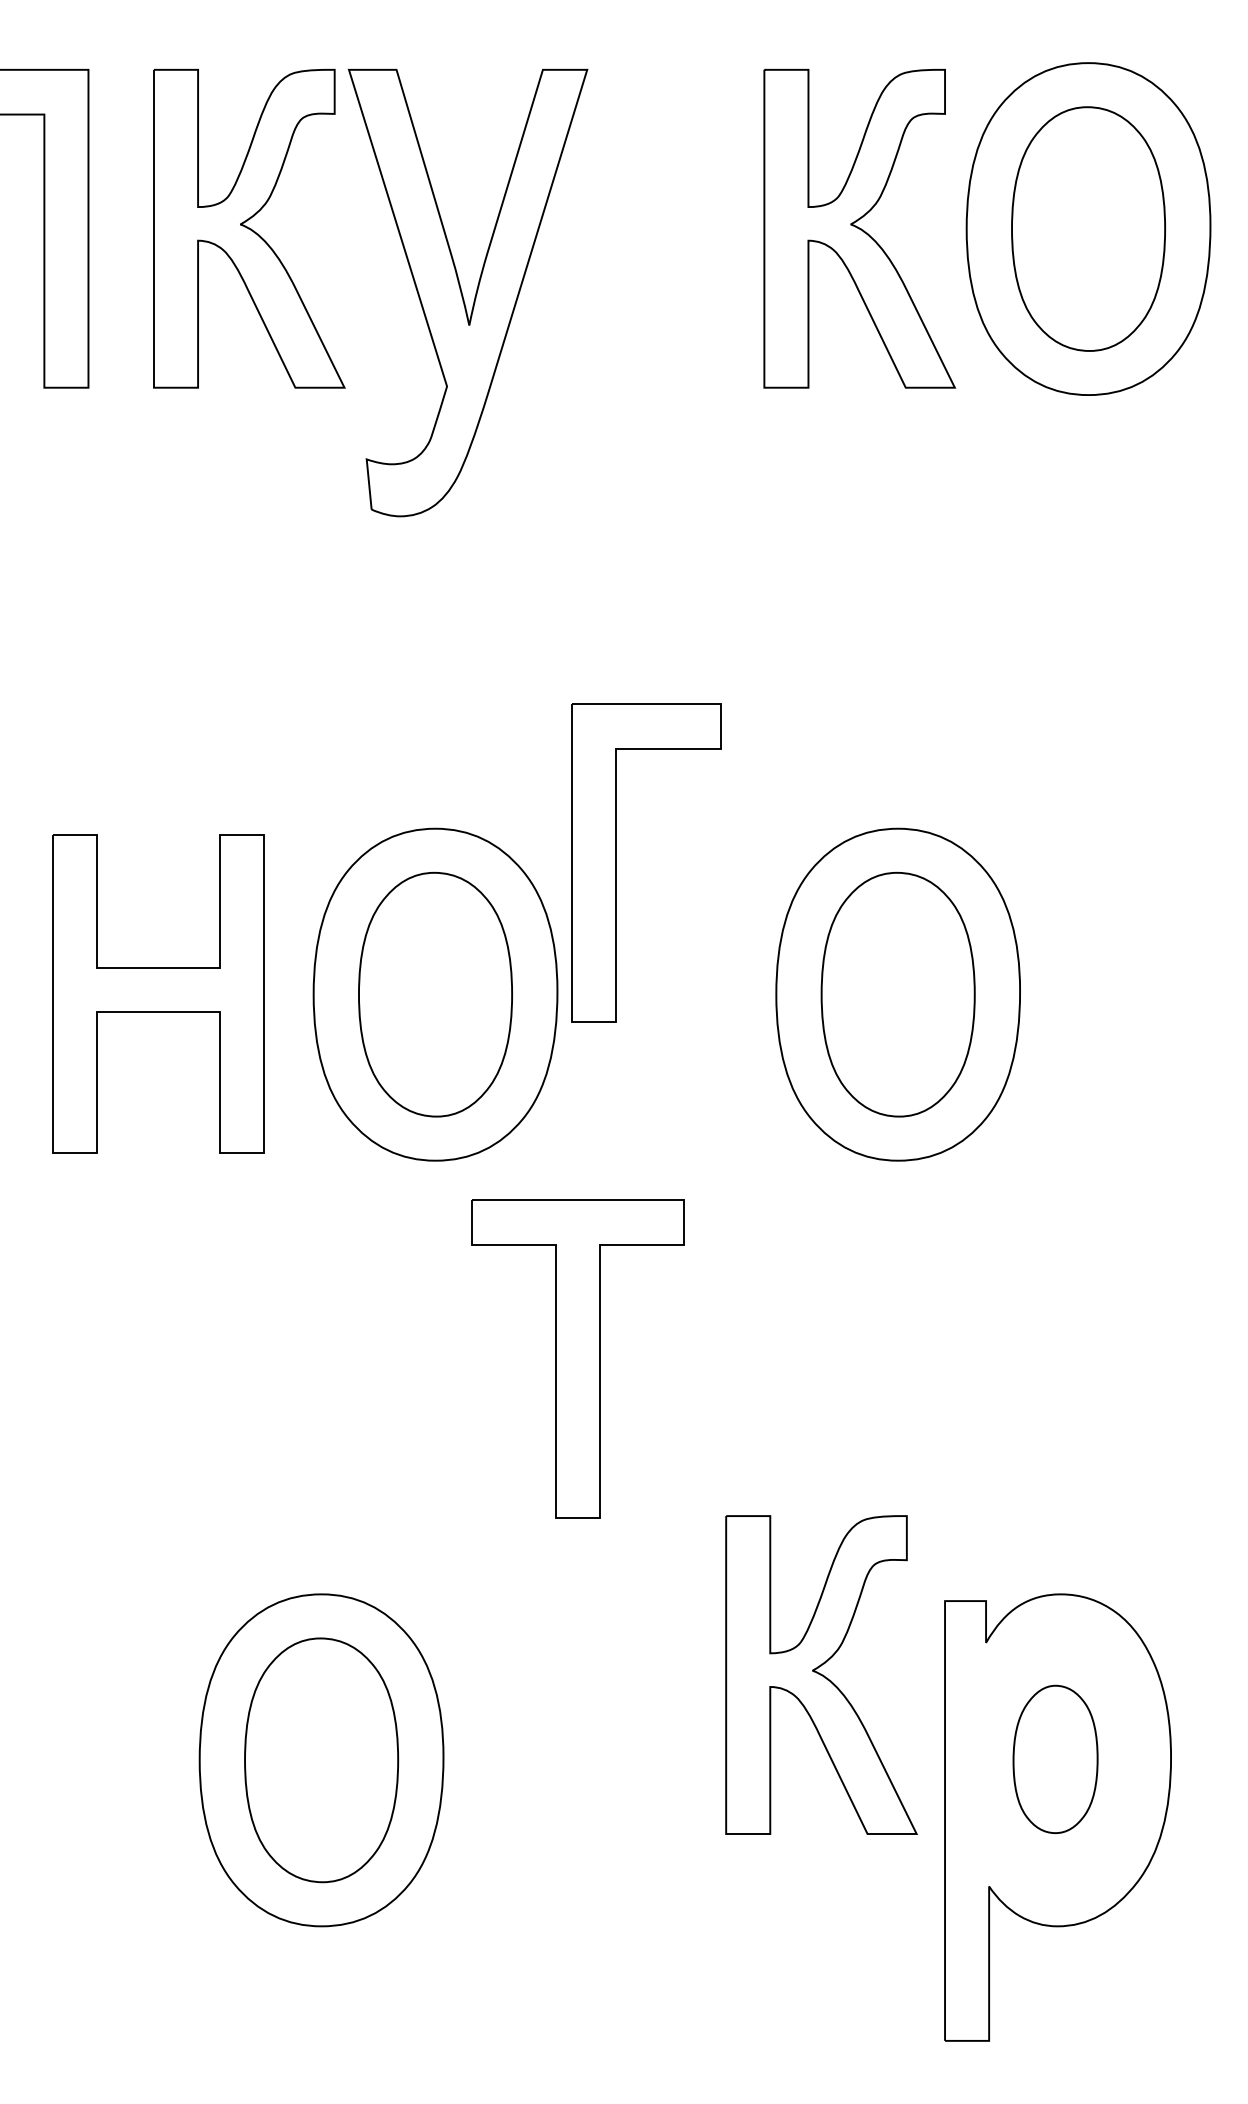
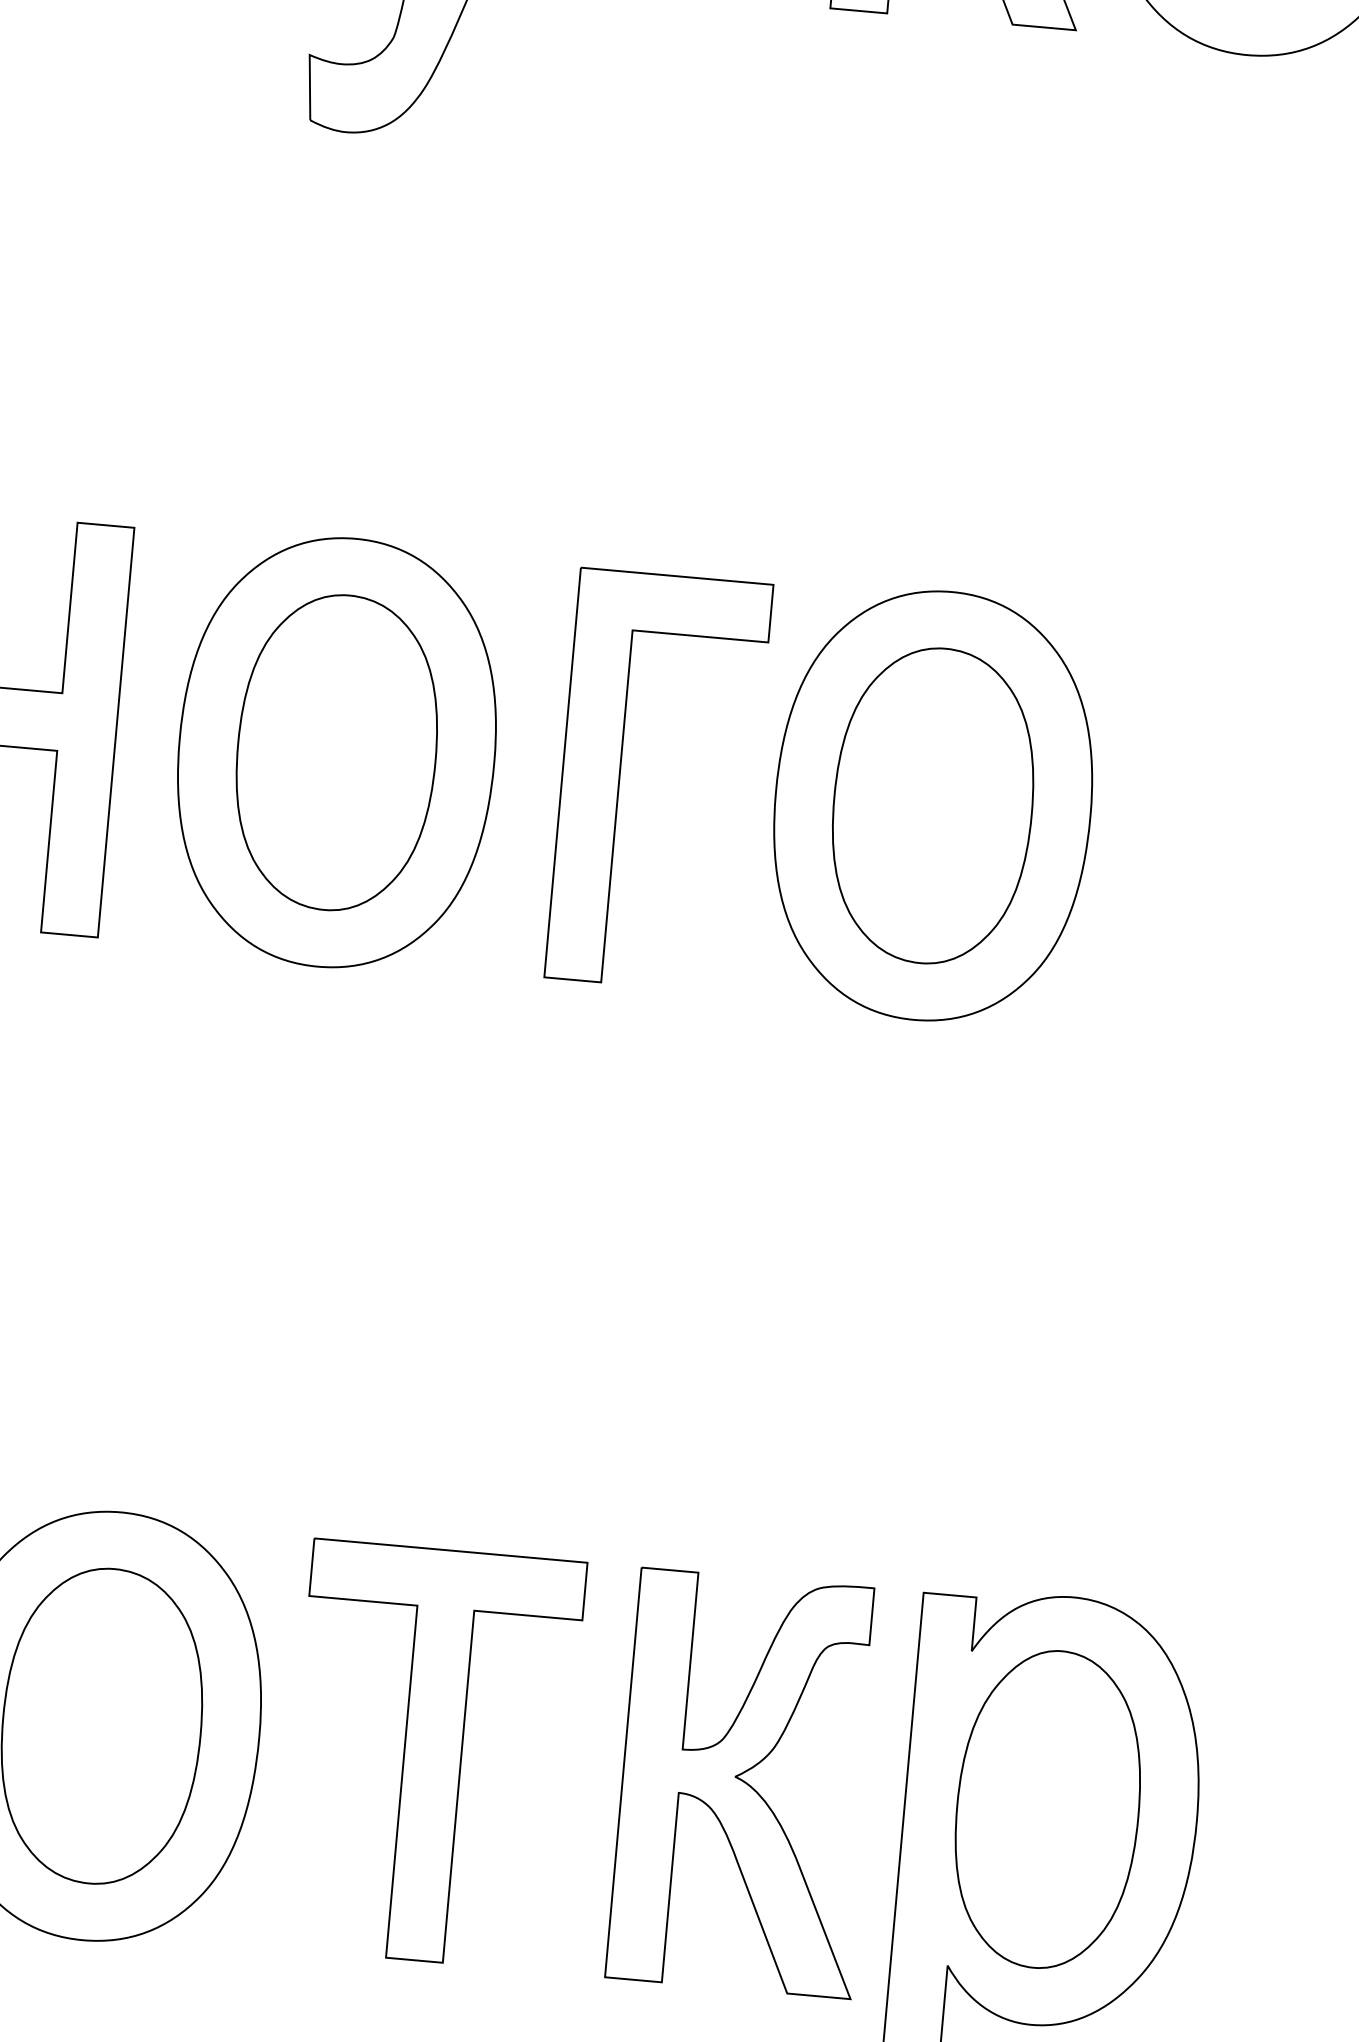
part: (616, 862) -> (620, 776), moved
part: (577, 1358) -> (431, 1754), moved
part: (821, 1674) -> (746, 1782), moved
part: (1055, 1759) -> (1047, 1809), size x1.67

